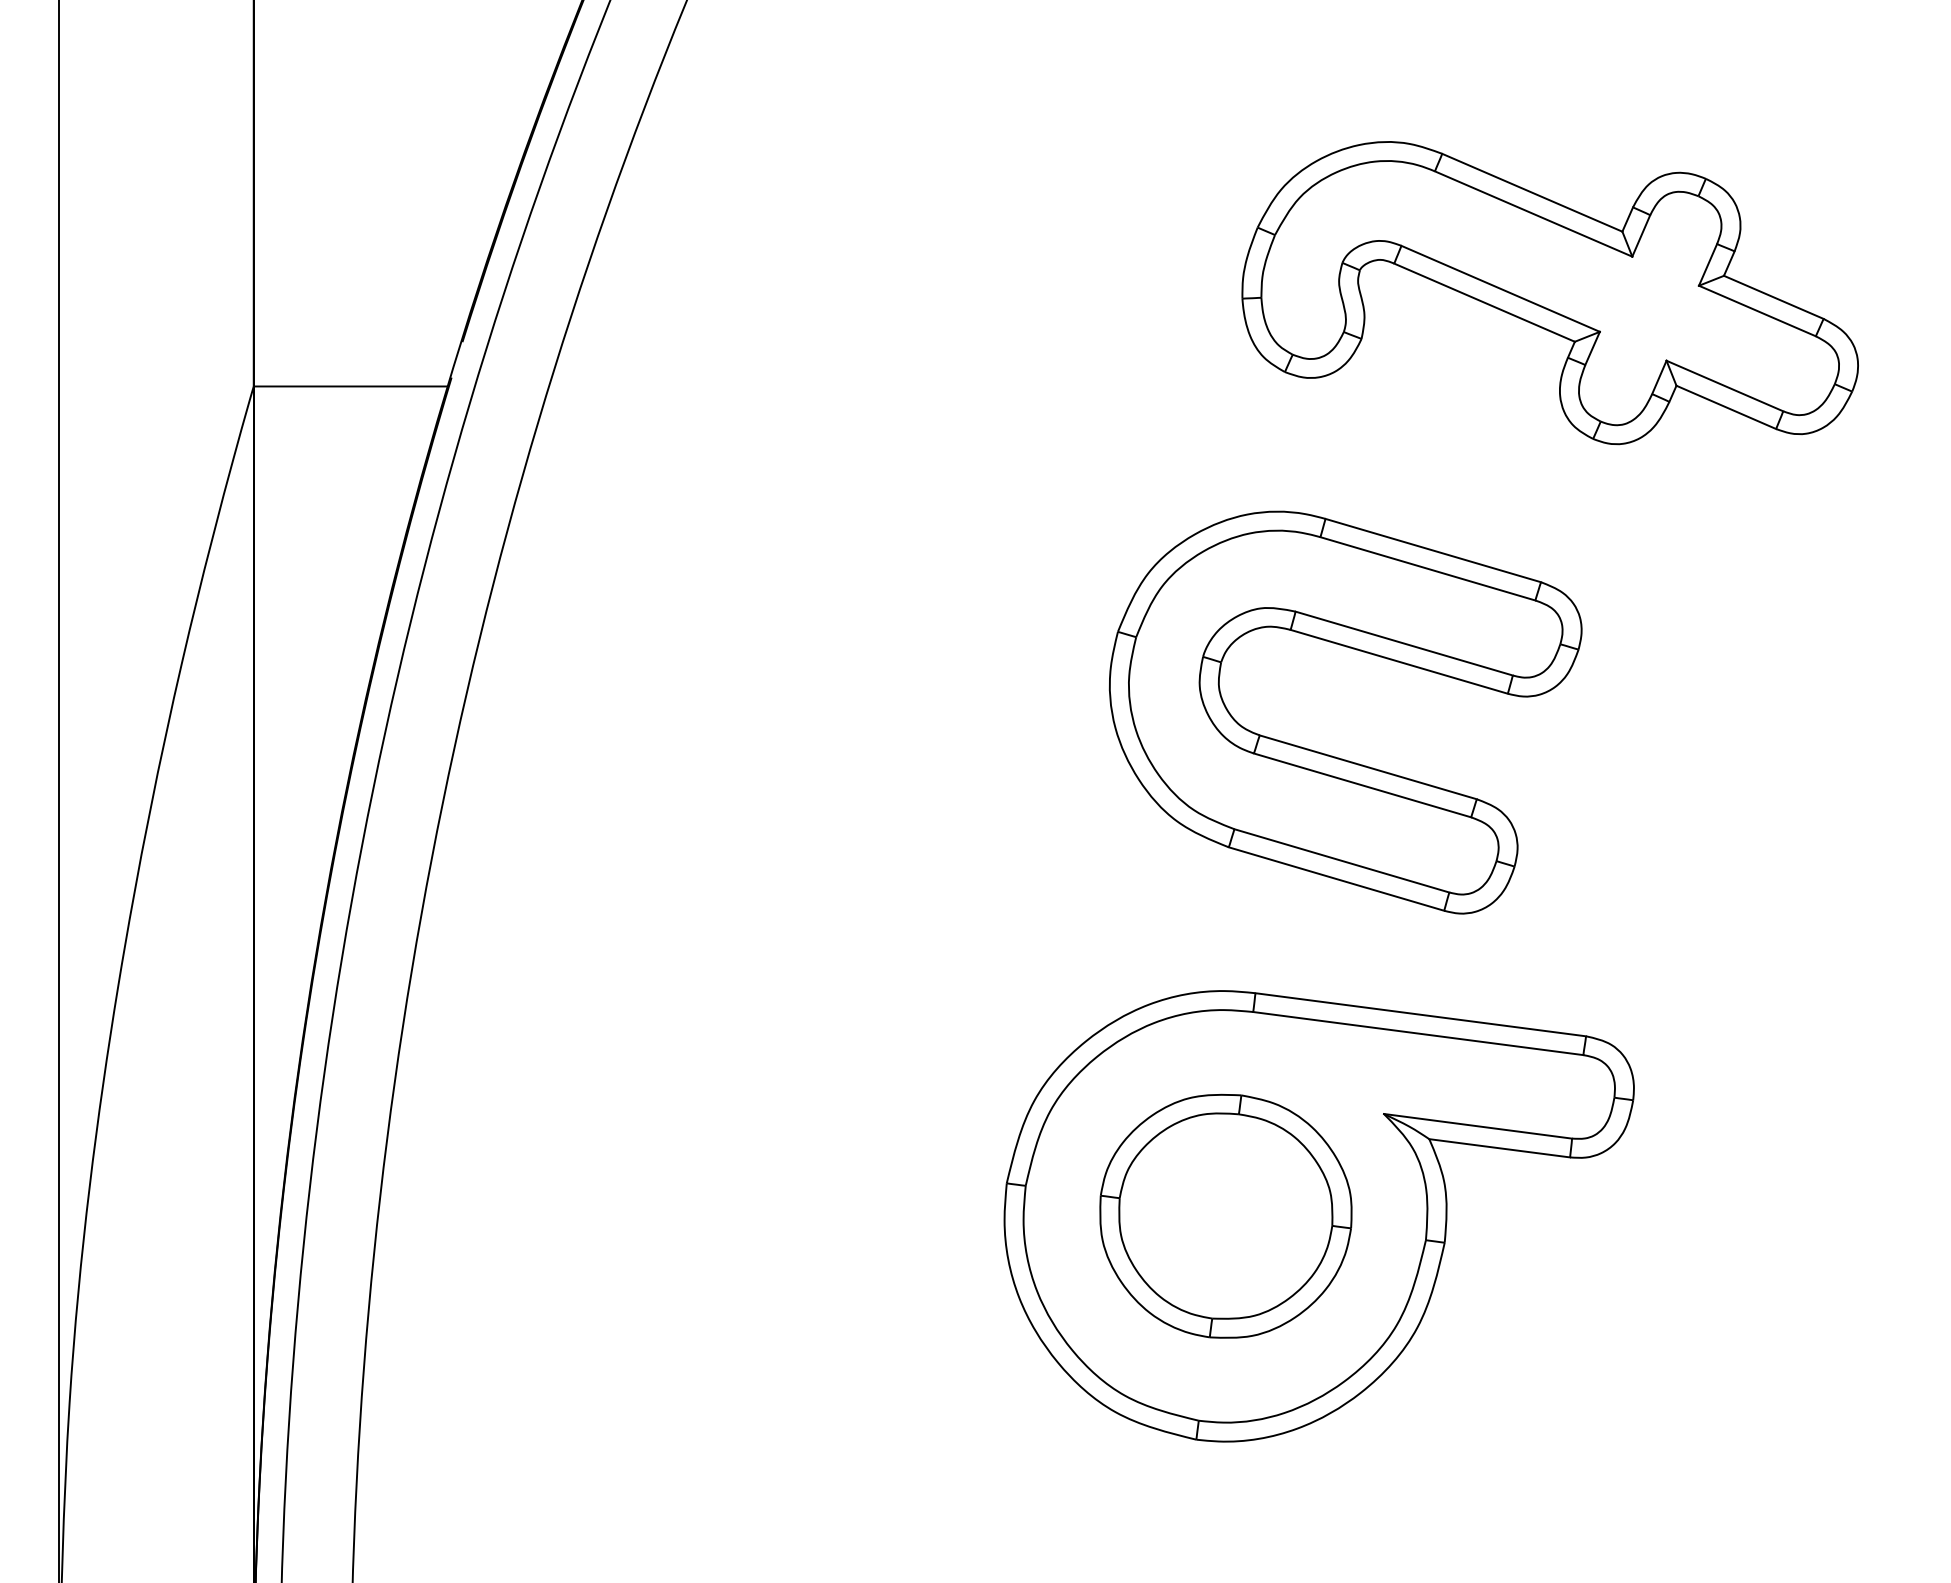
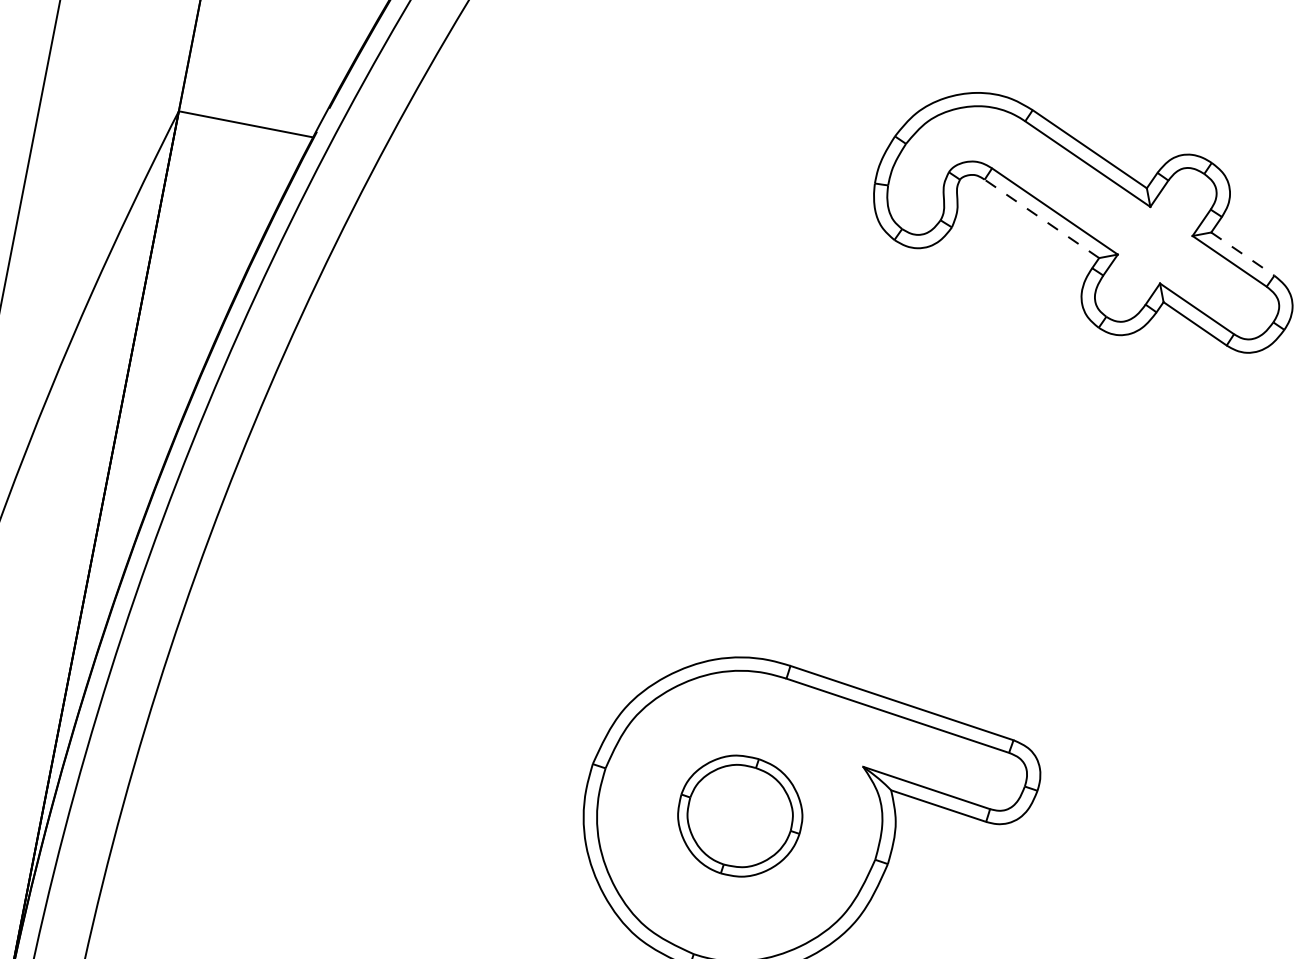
line: (1774, 297) -> (1243, 254), solid -> dashed
line: (1484, 302) -> (1041, 218), solid -> dashed
part: (1332, 755) -> (875, 511), removed
part: (1225, 1215) -> (739, 815), size x0.7

